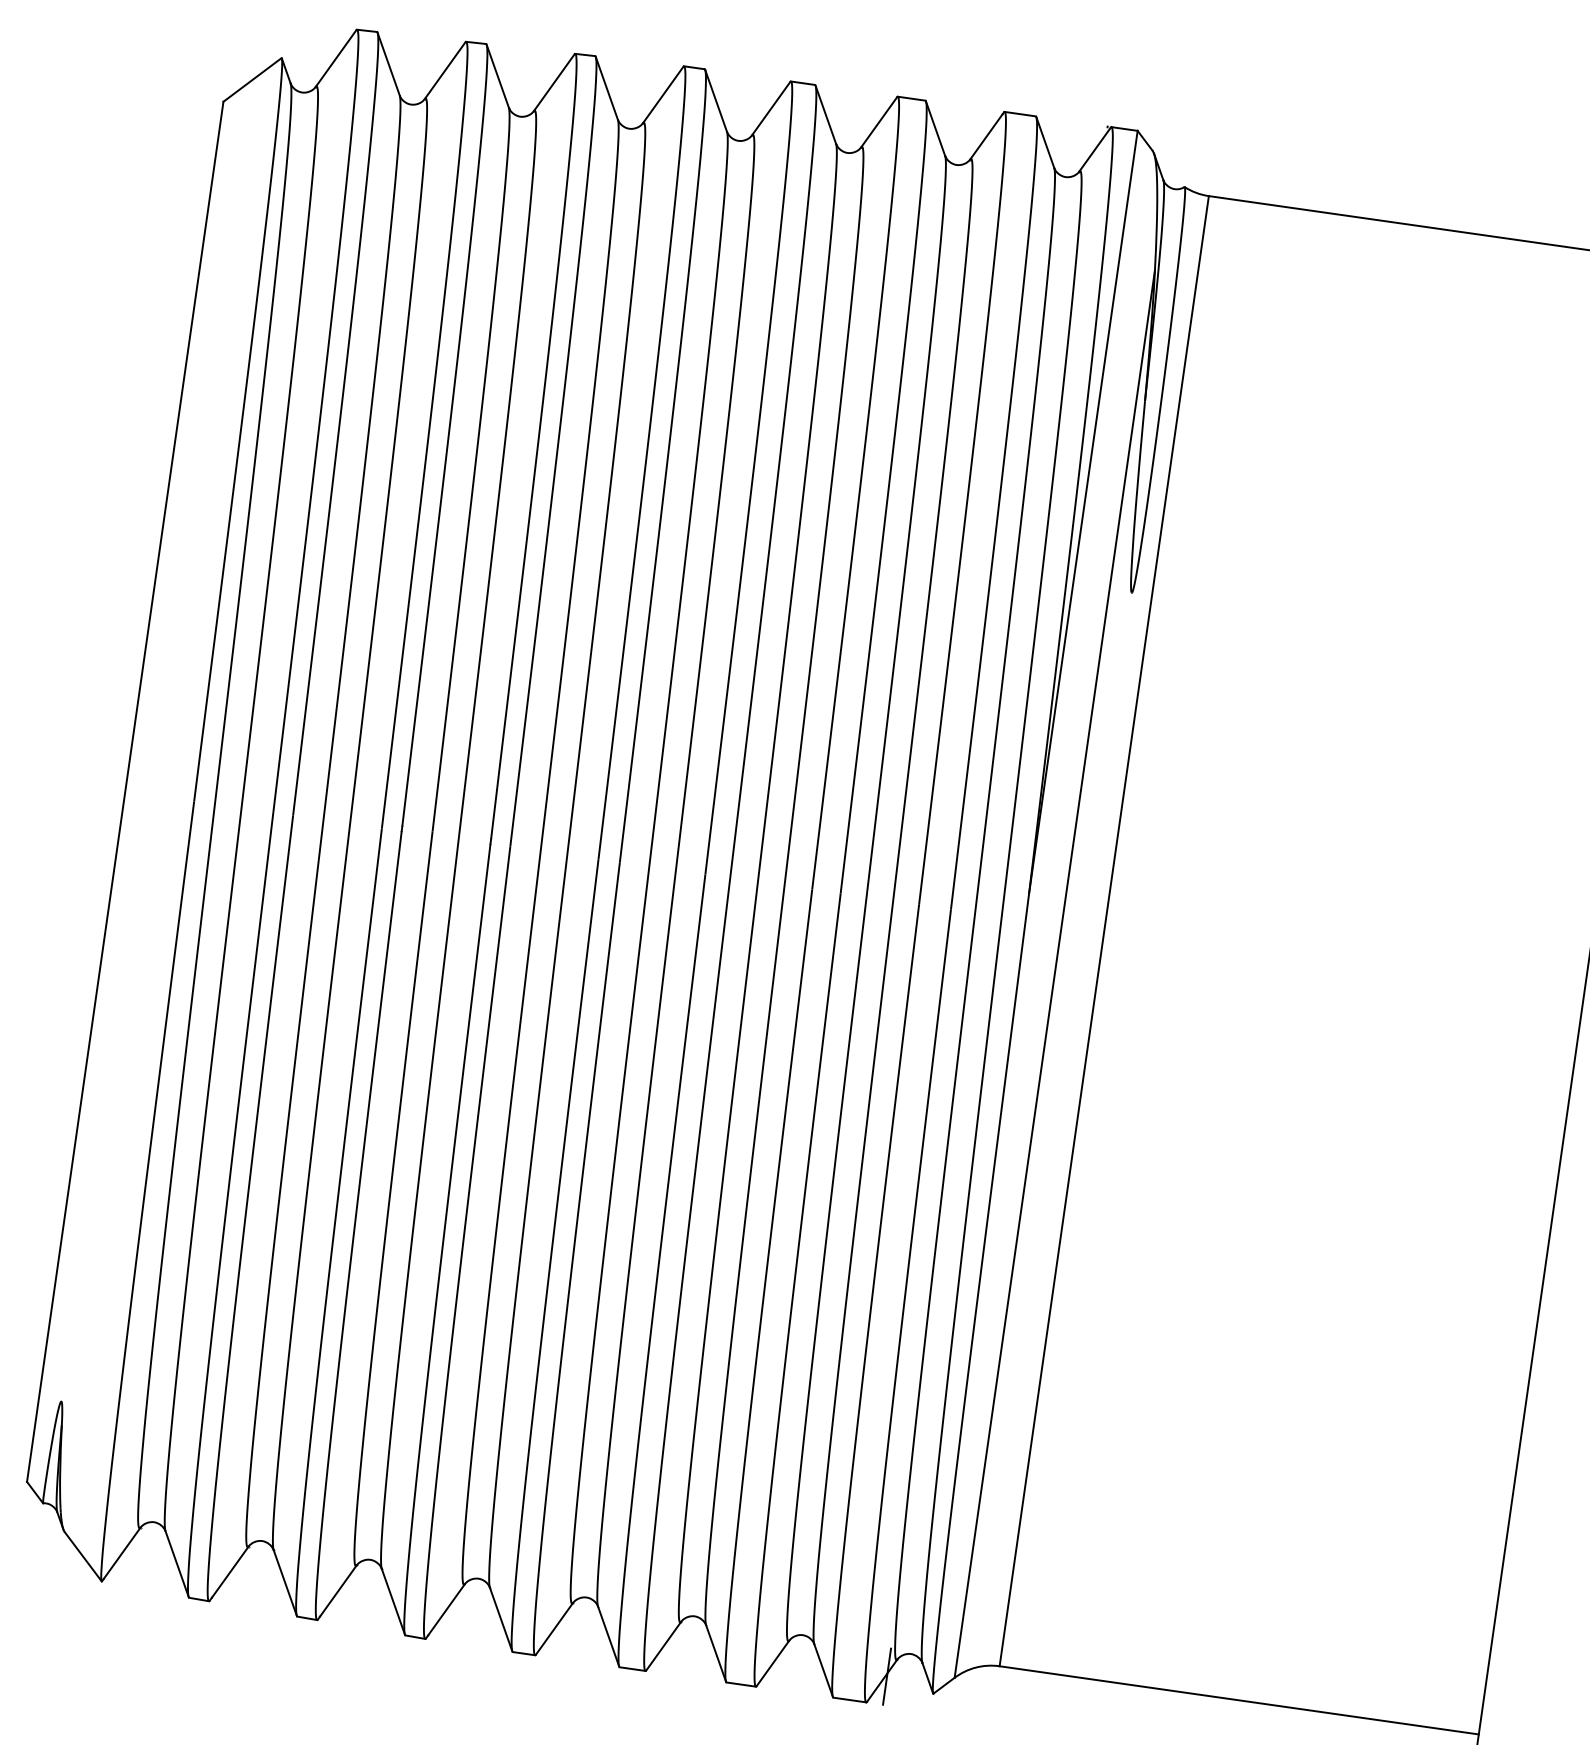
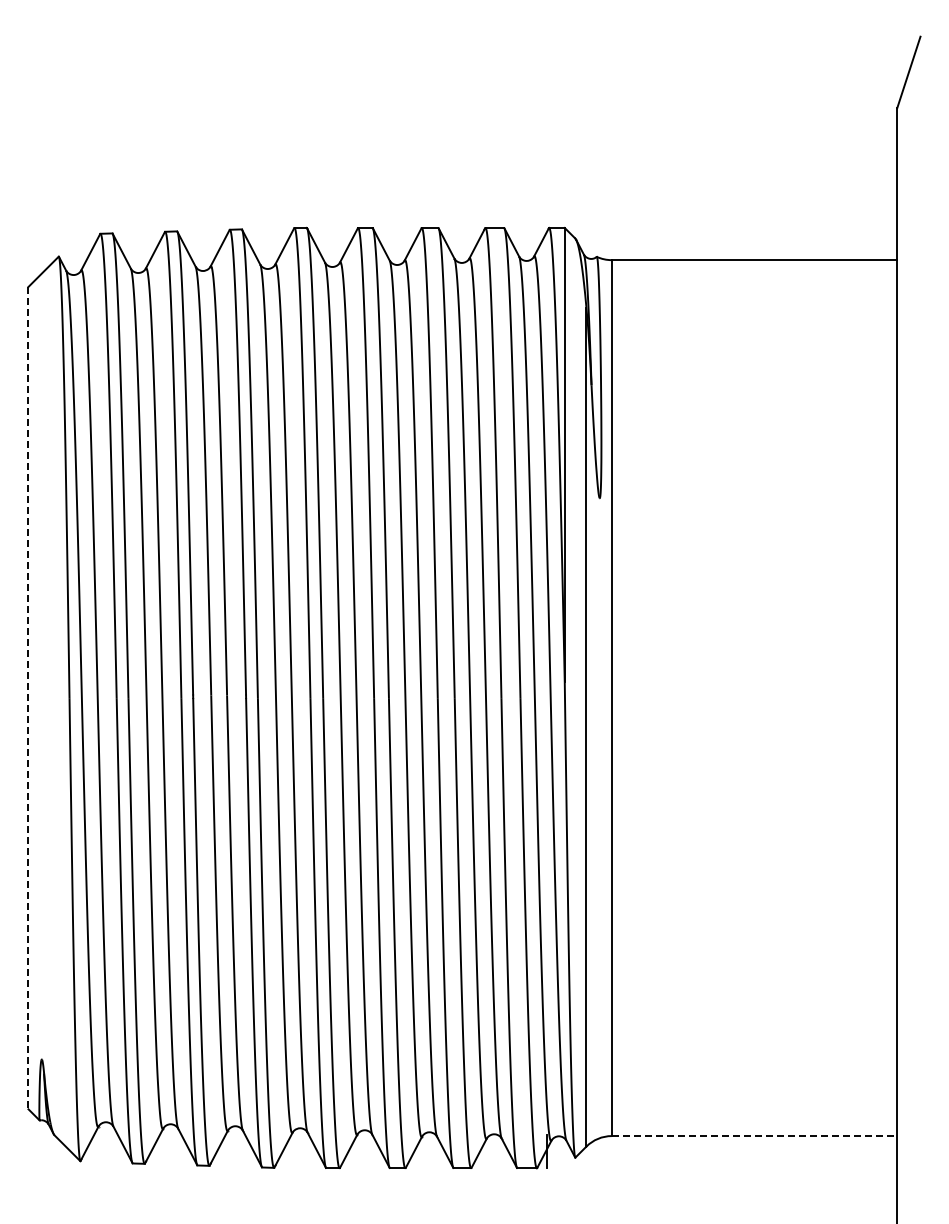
line: (125, 792) -> (28, 698), solid -> dashed
line: (1239, 1701) -> (754, 1136), solid -> dashed

